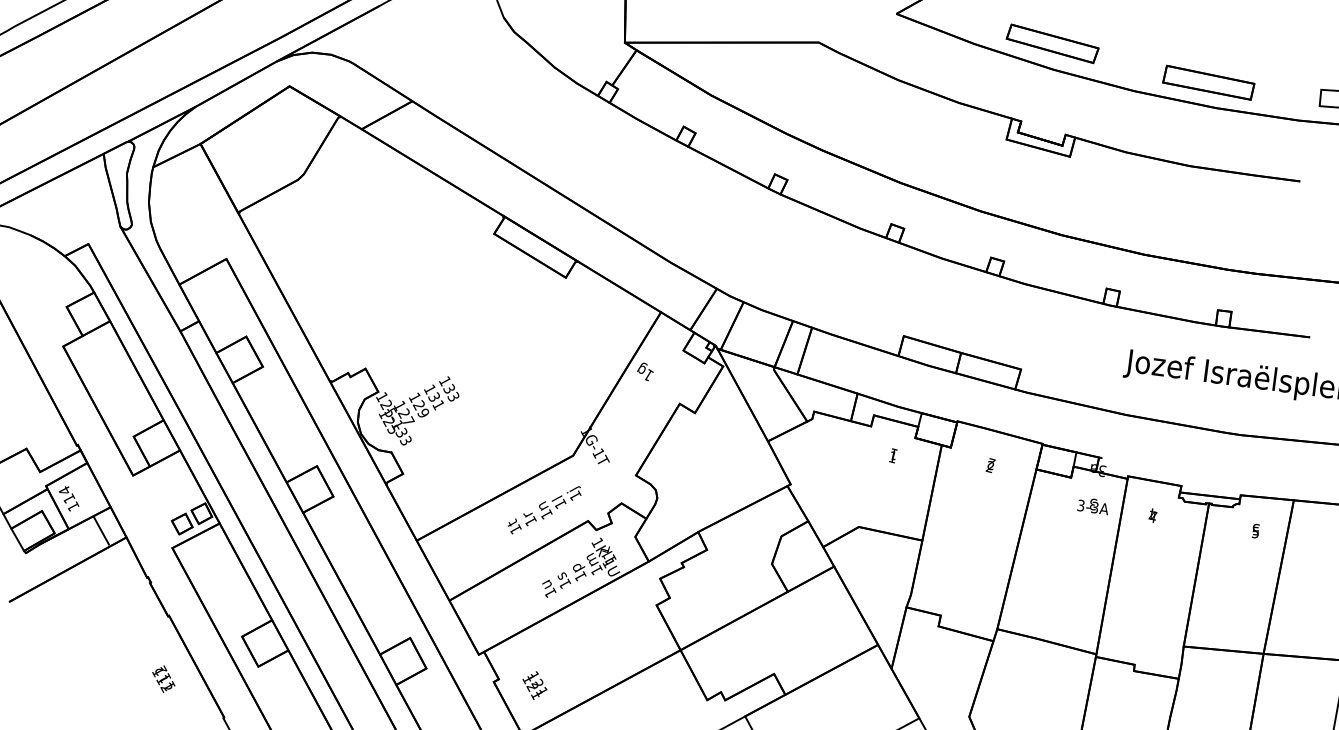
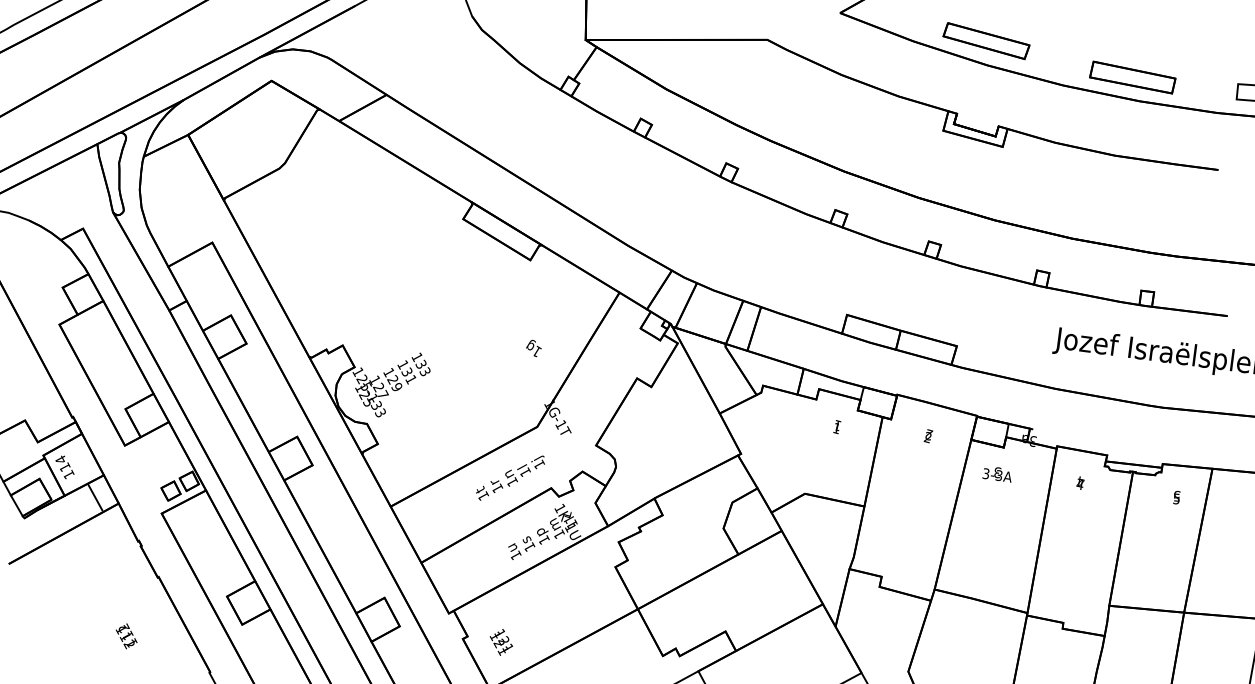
text: (644, 371) -> (533, 348), moved
text: (1092, 506) -> (996, 474), moved
text: (163, 679) -> (126, 636), moved

